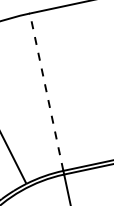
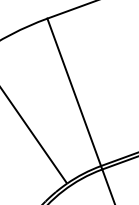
line: (47, 91) -> (74, 91), dashed -> solid

